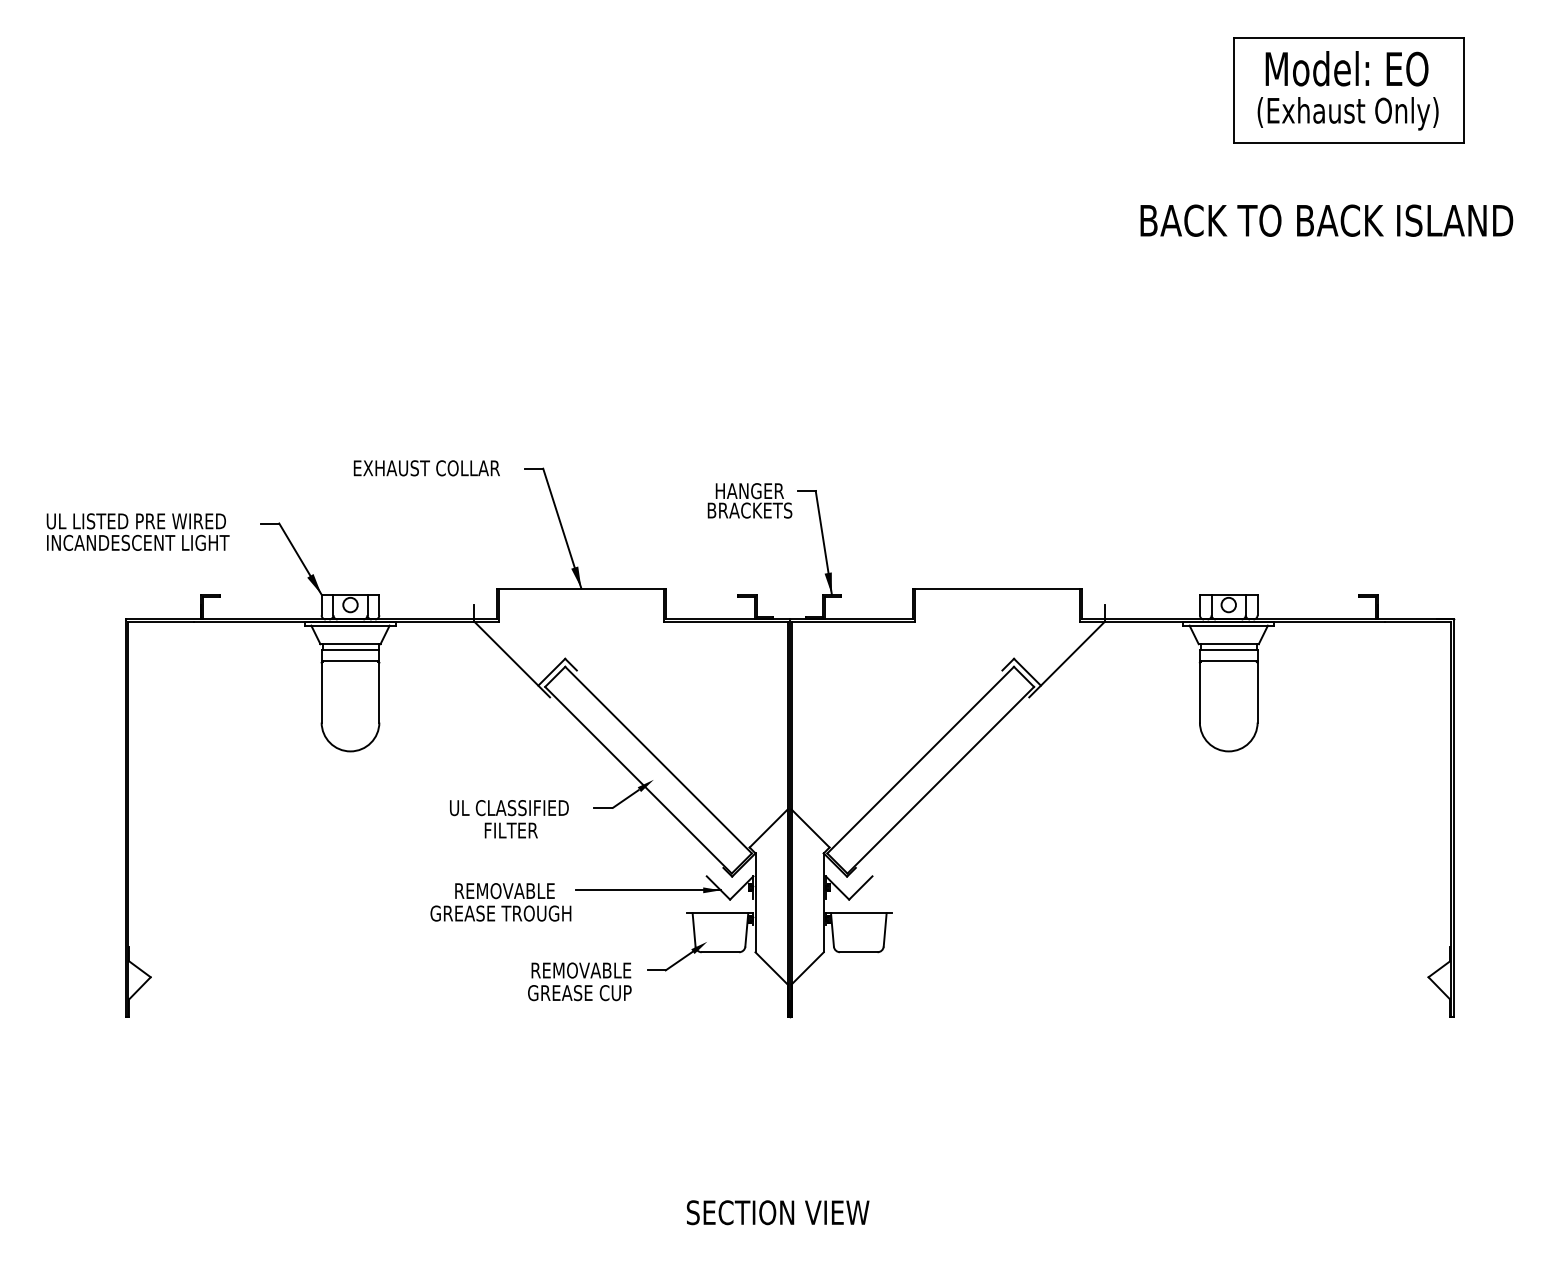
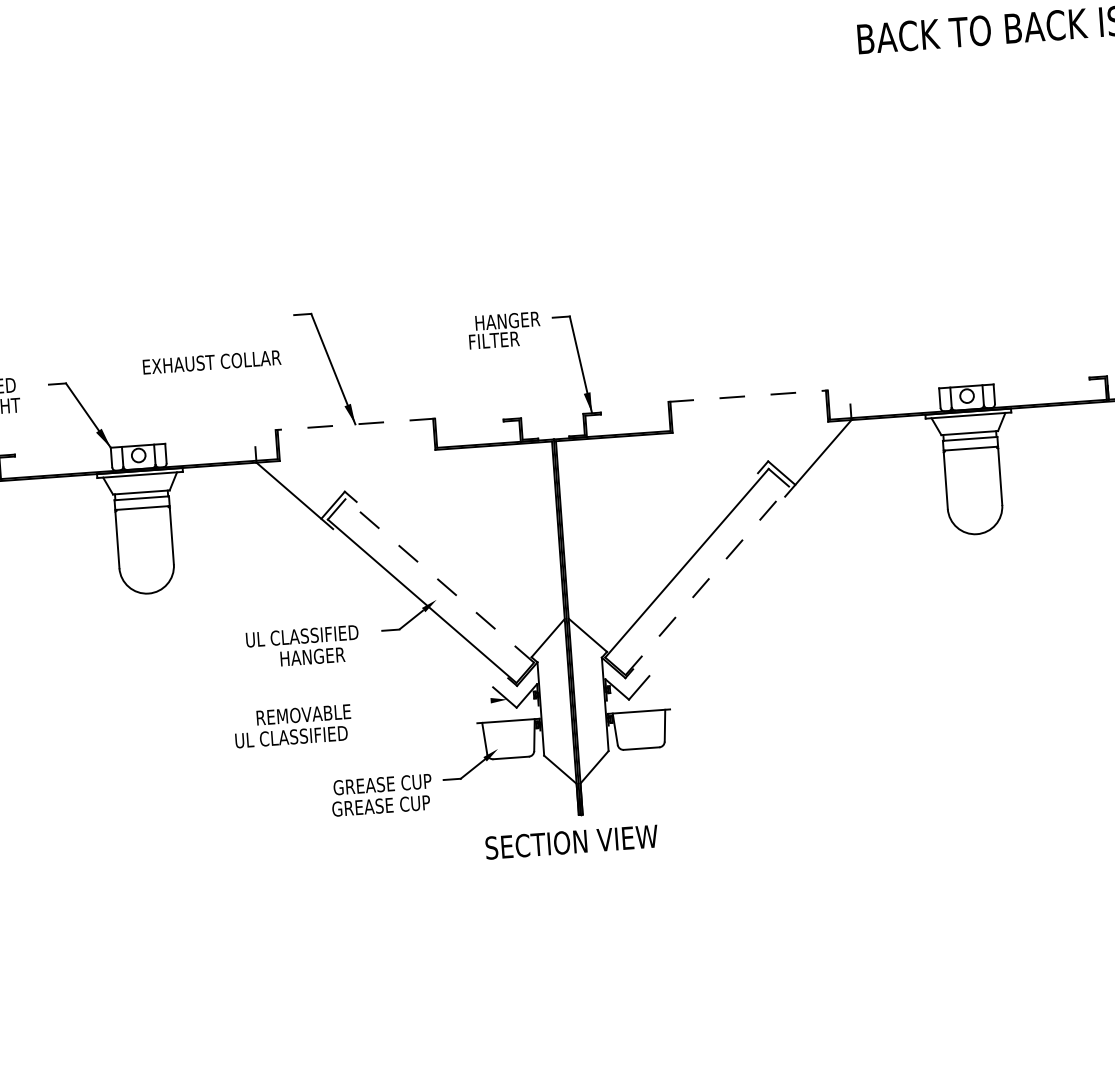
text: (426, 468) -> (211, 362), moved
text: (750, 510) -> (509, 339), BRACKETS -> FILTER
line: (581, 588) -> (355, 424), solid -> dashed
line: (997, 588) -> (747, 396), solid -> dashed
line: (658, 760) -> (439, 581), solid -> dashed
line: (940, 780) -> (707, 581), solid -> dashed
text: (519, 830) -> (313, 656), FILTER -> HANGER
line: (648, 890) -> (439, 704), removed
text: (500, 913) -> (301, 736), GREASE TROUGH -> UL CLASSIFIED
text: (582, 970) -> (382, 784), REMOVABLE -> GREASE CUP
text: (778, 1212) -> (572, 842), moved

